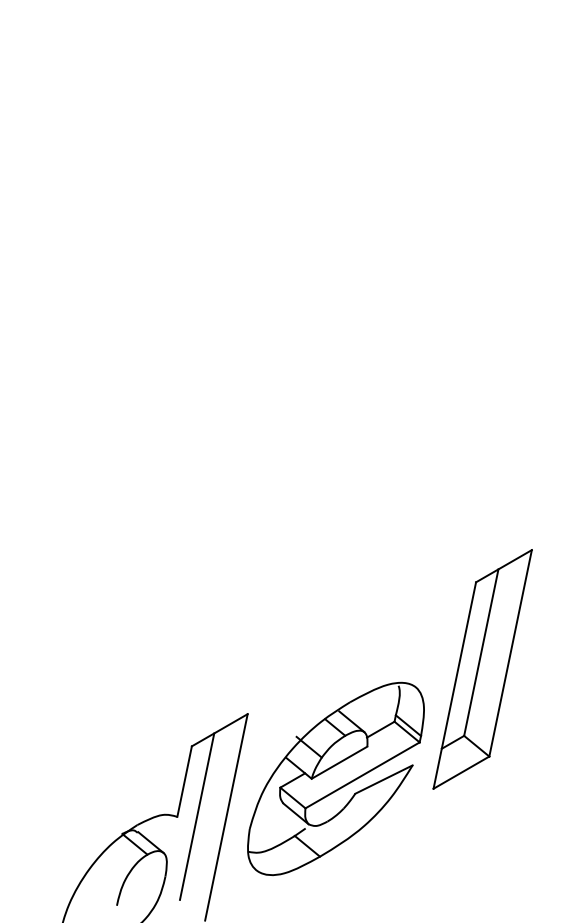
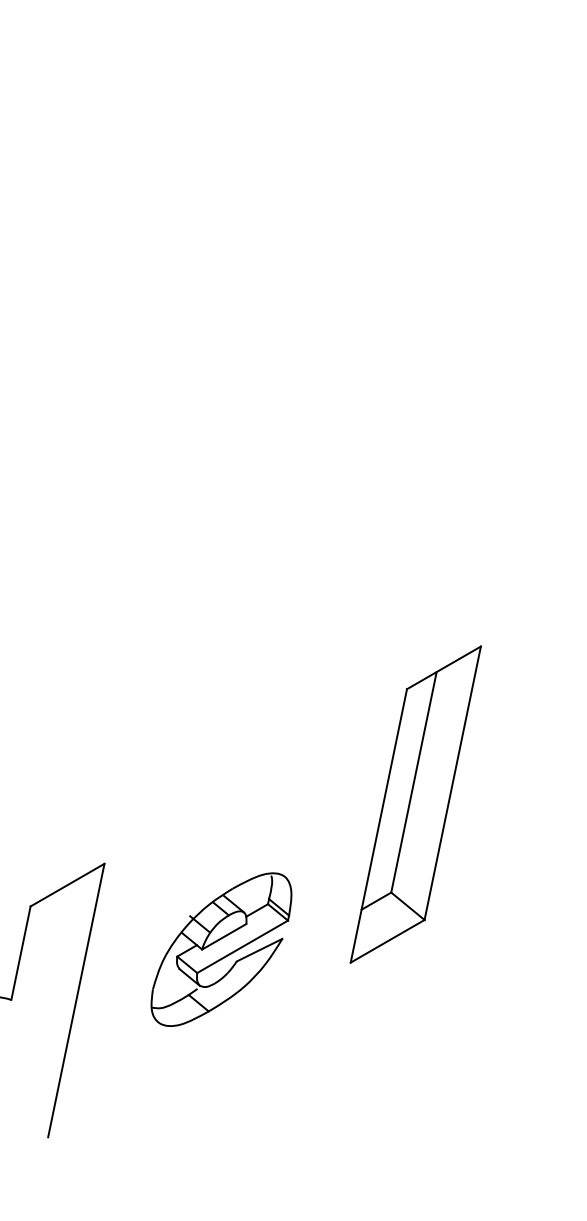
part: (335, 778) -> (220, 949), size x0.6
line: (196, 816) -> (36, 999), removed

